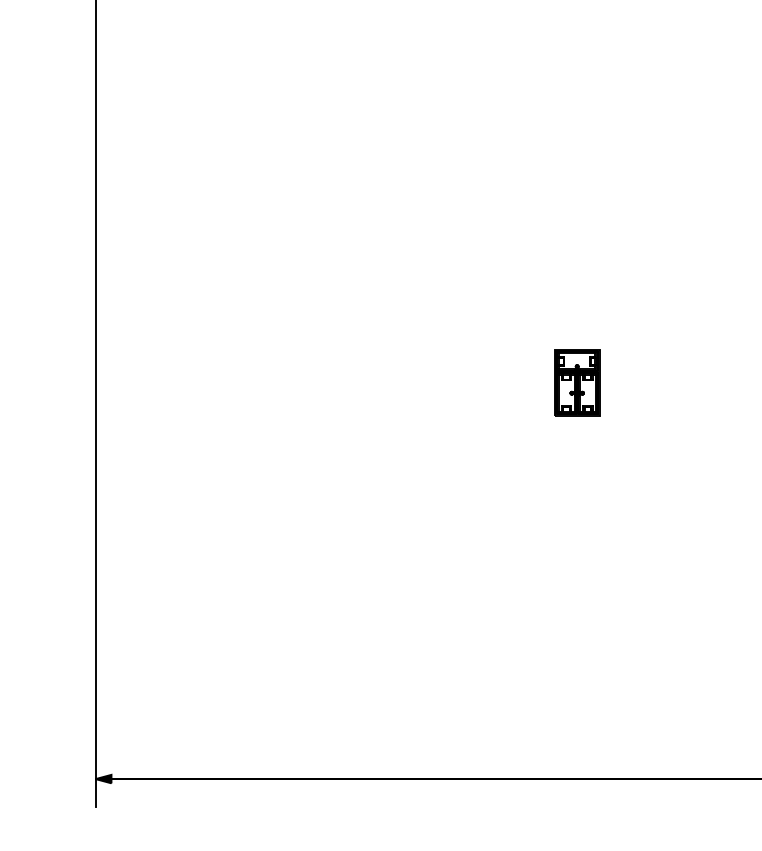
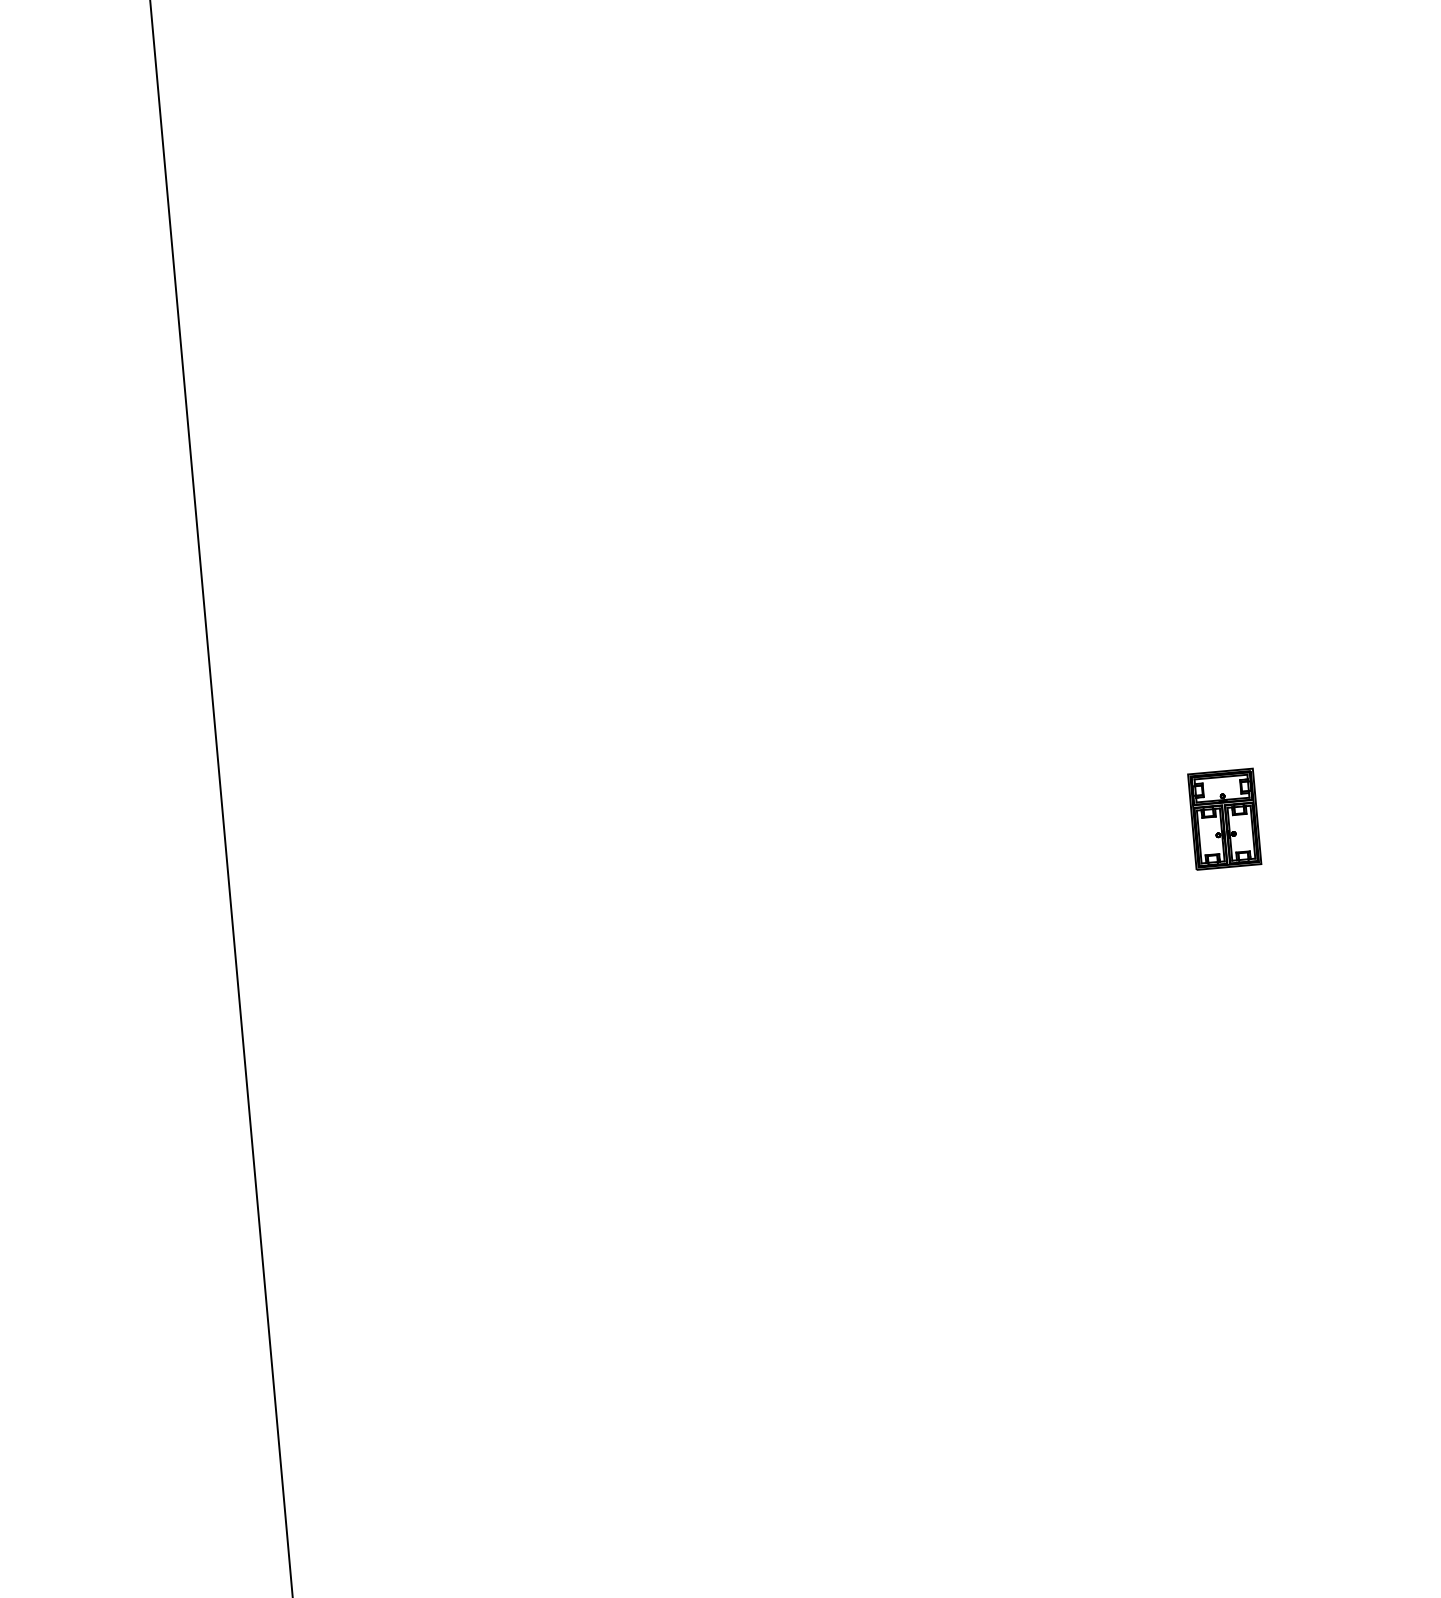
part: (577, 382) -> (1225, 818), size x0.7

